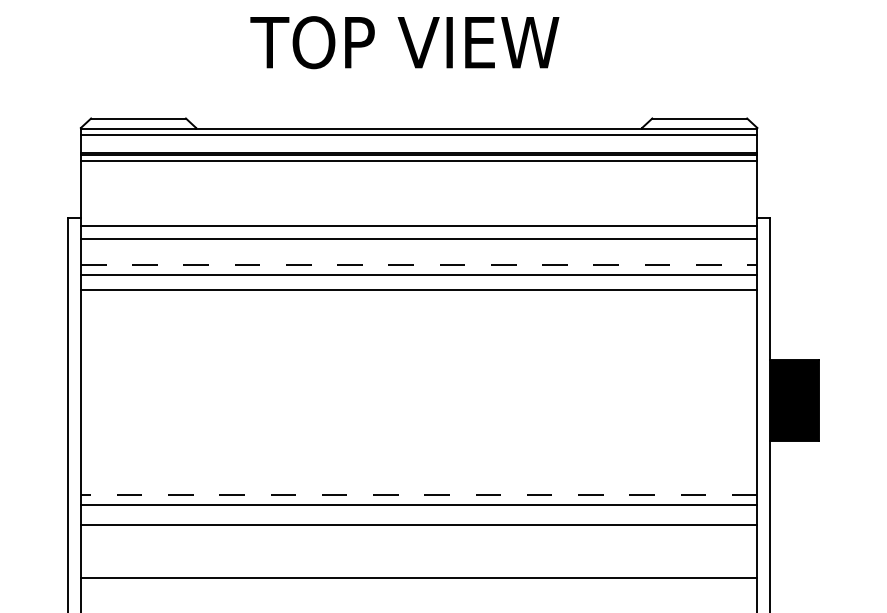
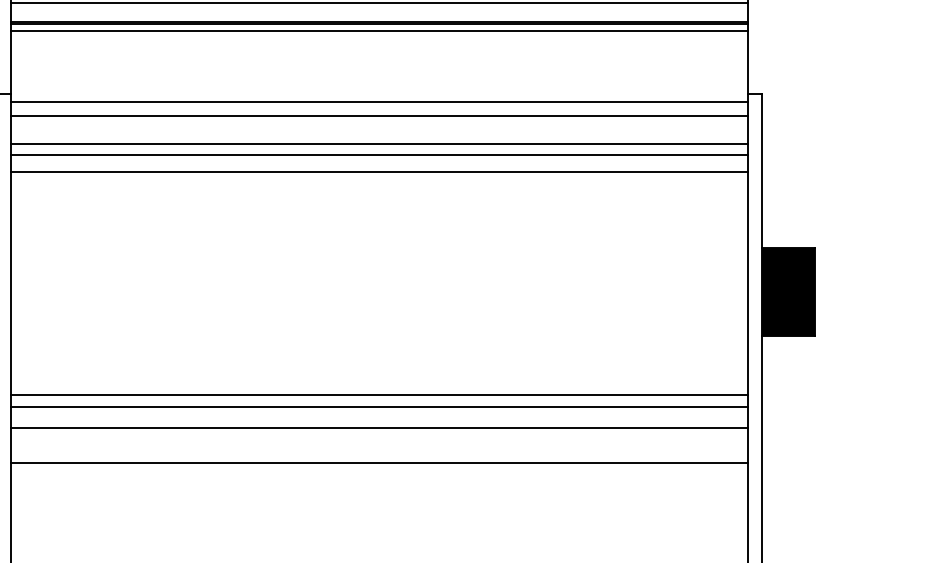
line: (419, 264) -> (379, 144), dashed -> solid
line: (418, 495) -> (378, 395), dashed -> solid
line: (418, 577) -> (378, 463), moved

